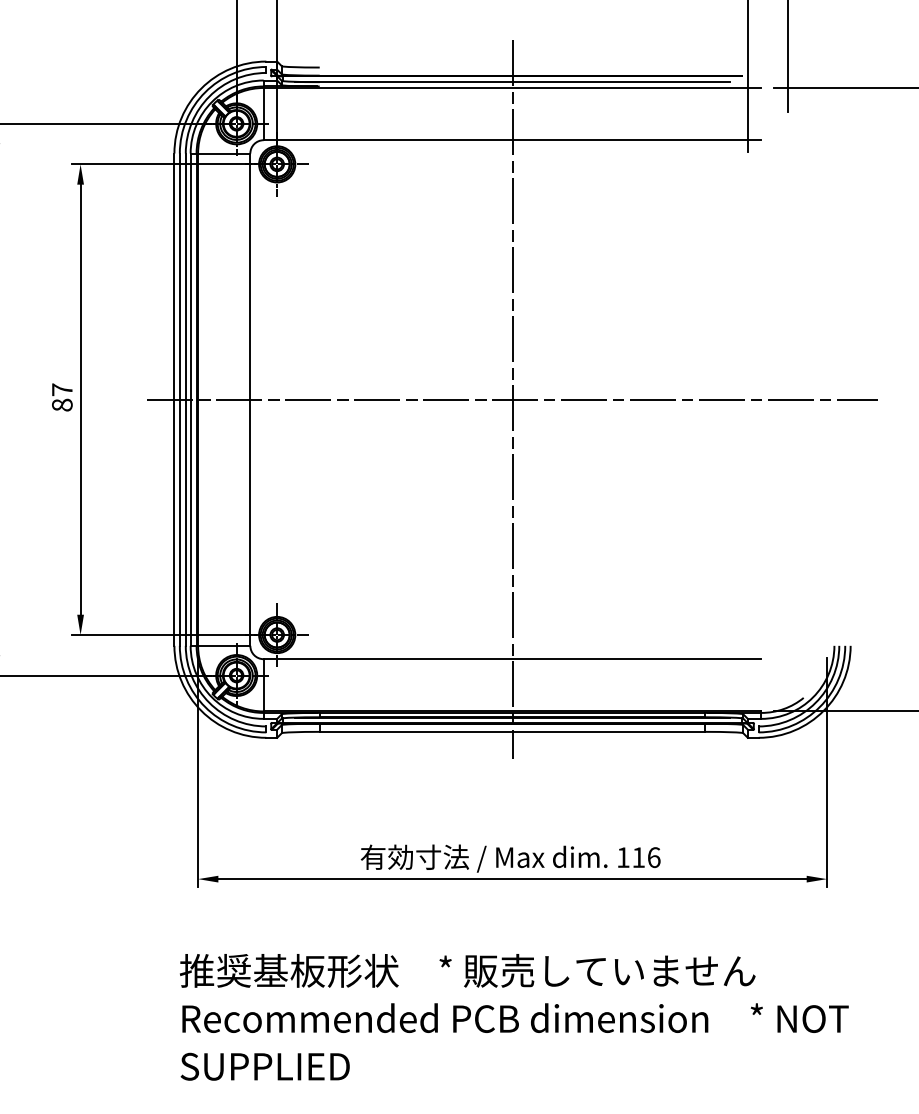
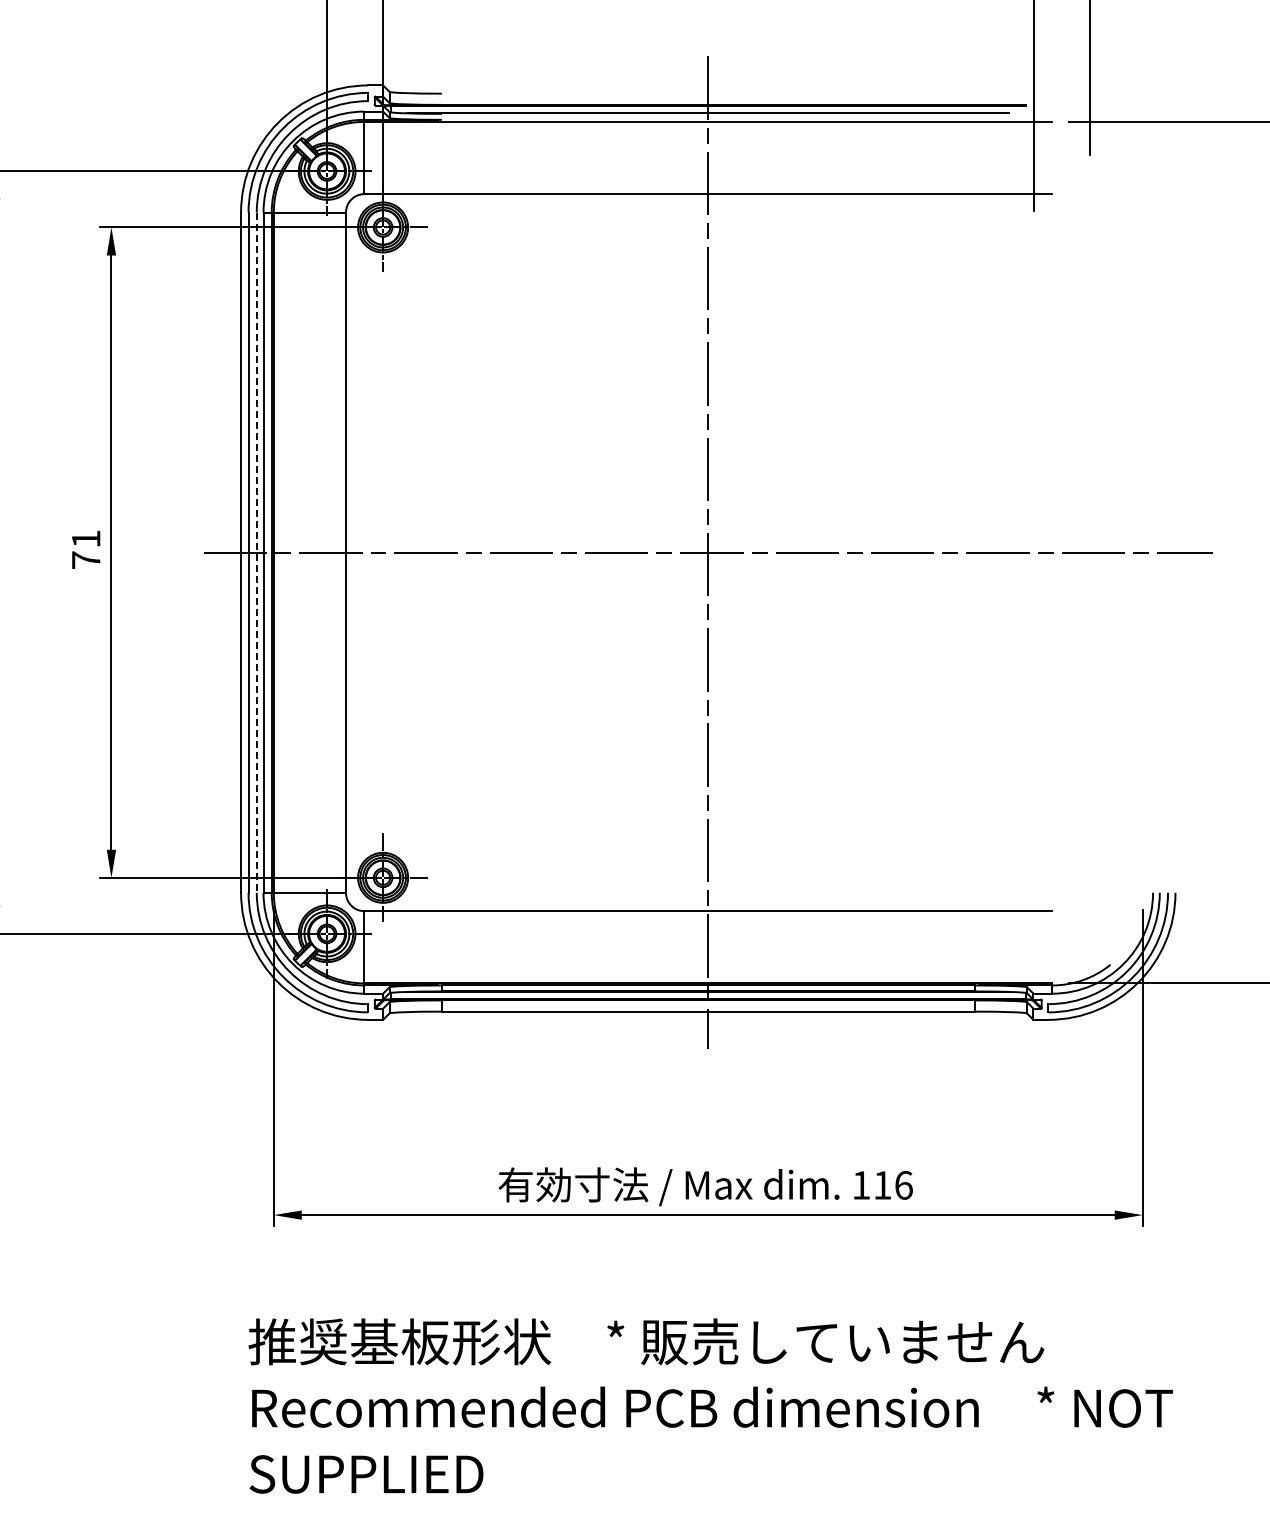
text: (61, 397) -> (85, 549), 87 -> 71
line: (185, 400) -> (256, 553), solid -> dashed

